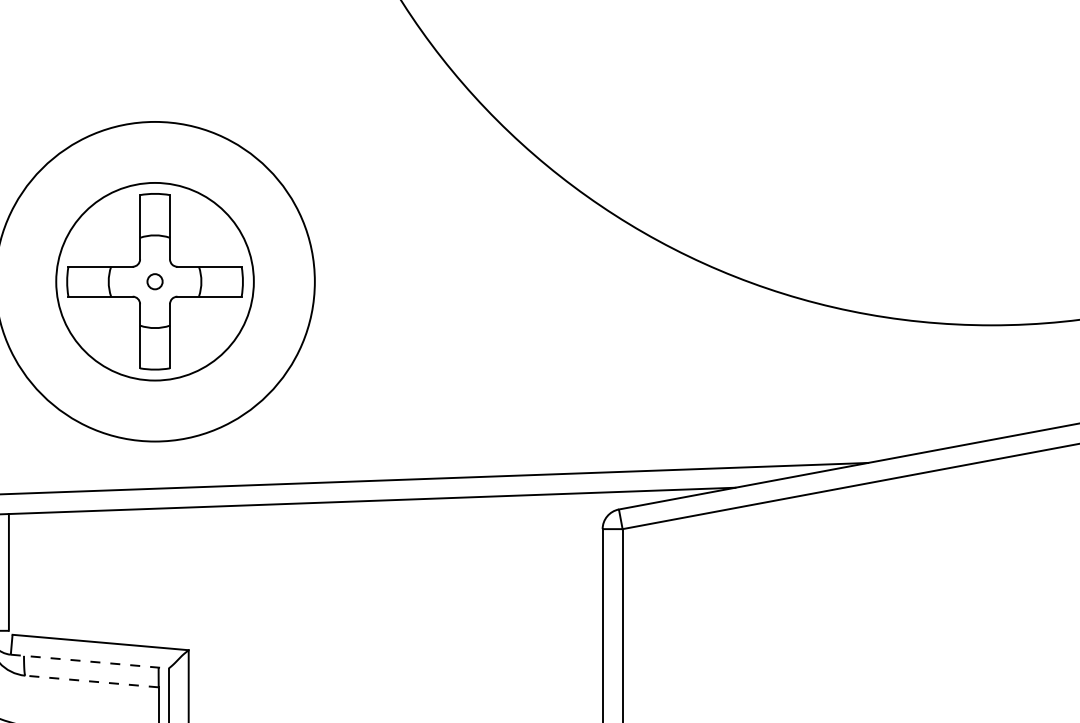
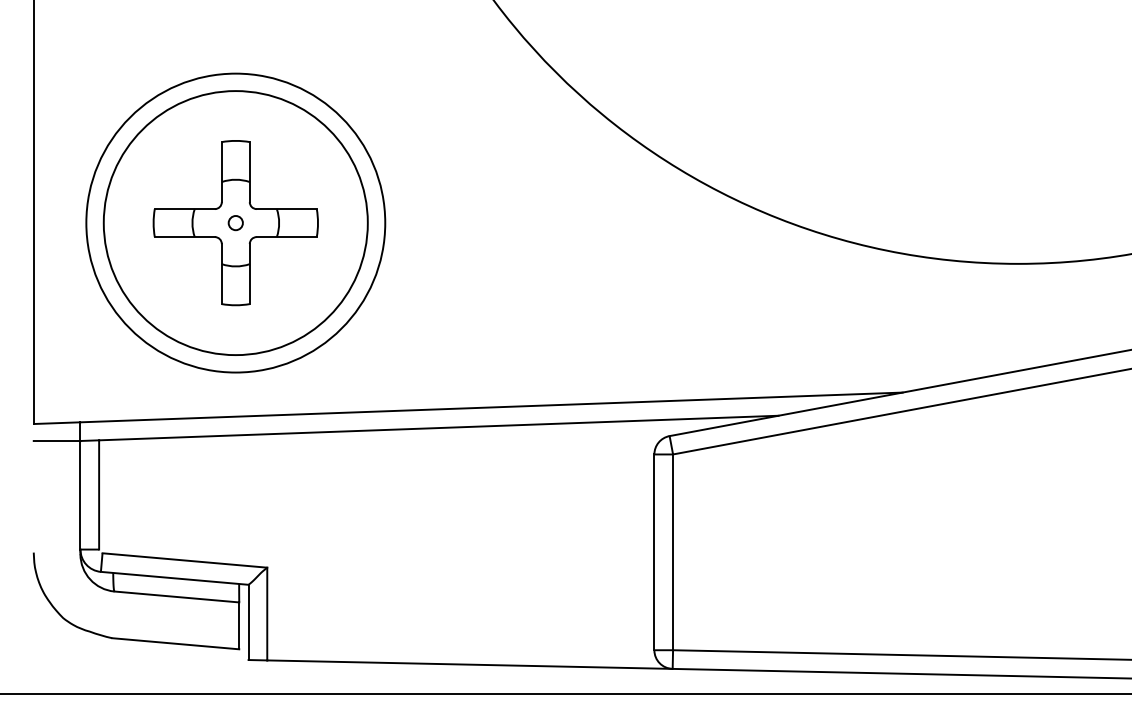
circle: (154, 282) -> (235, 223), size x1.43
line: (90, 661) -> (175, 578), dashed -> solid
line: (91, 681) -> (176, 596), dashed -> solid

